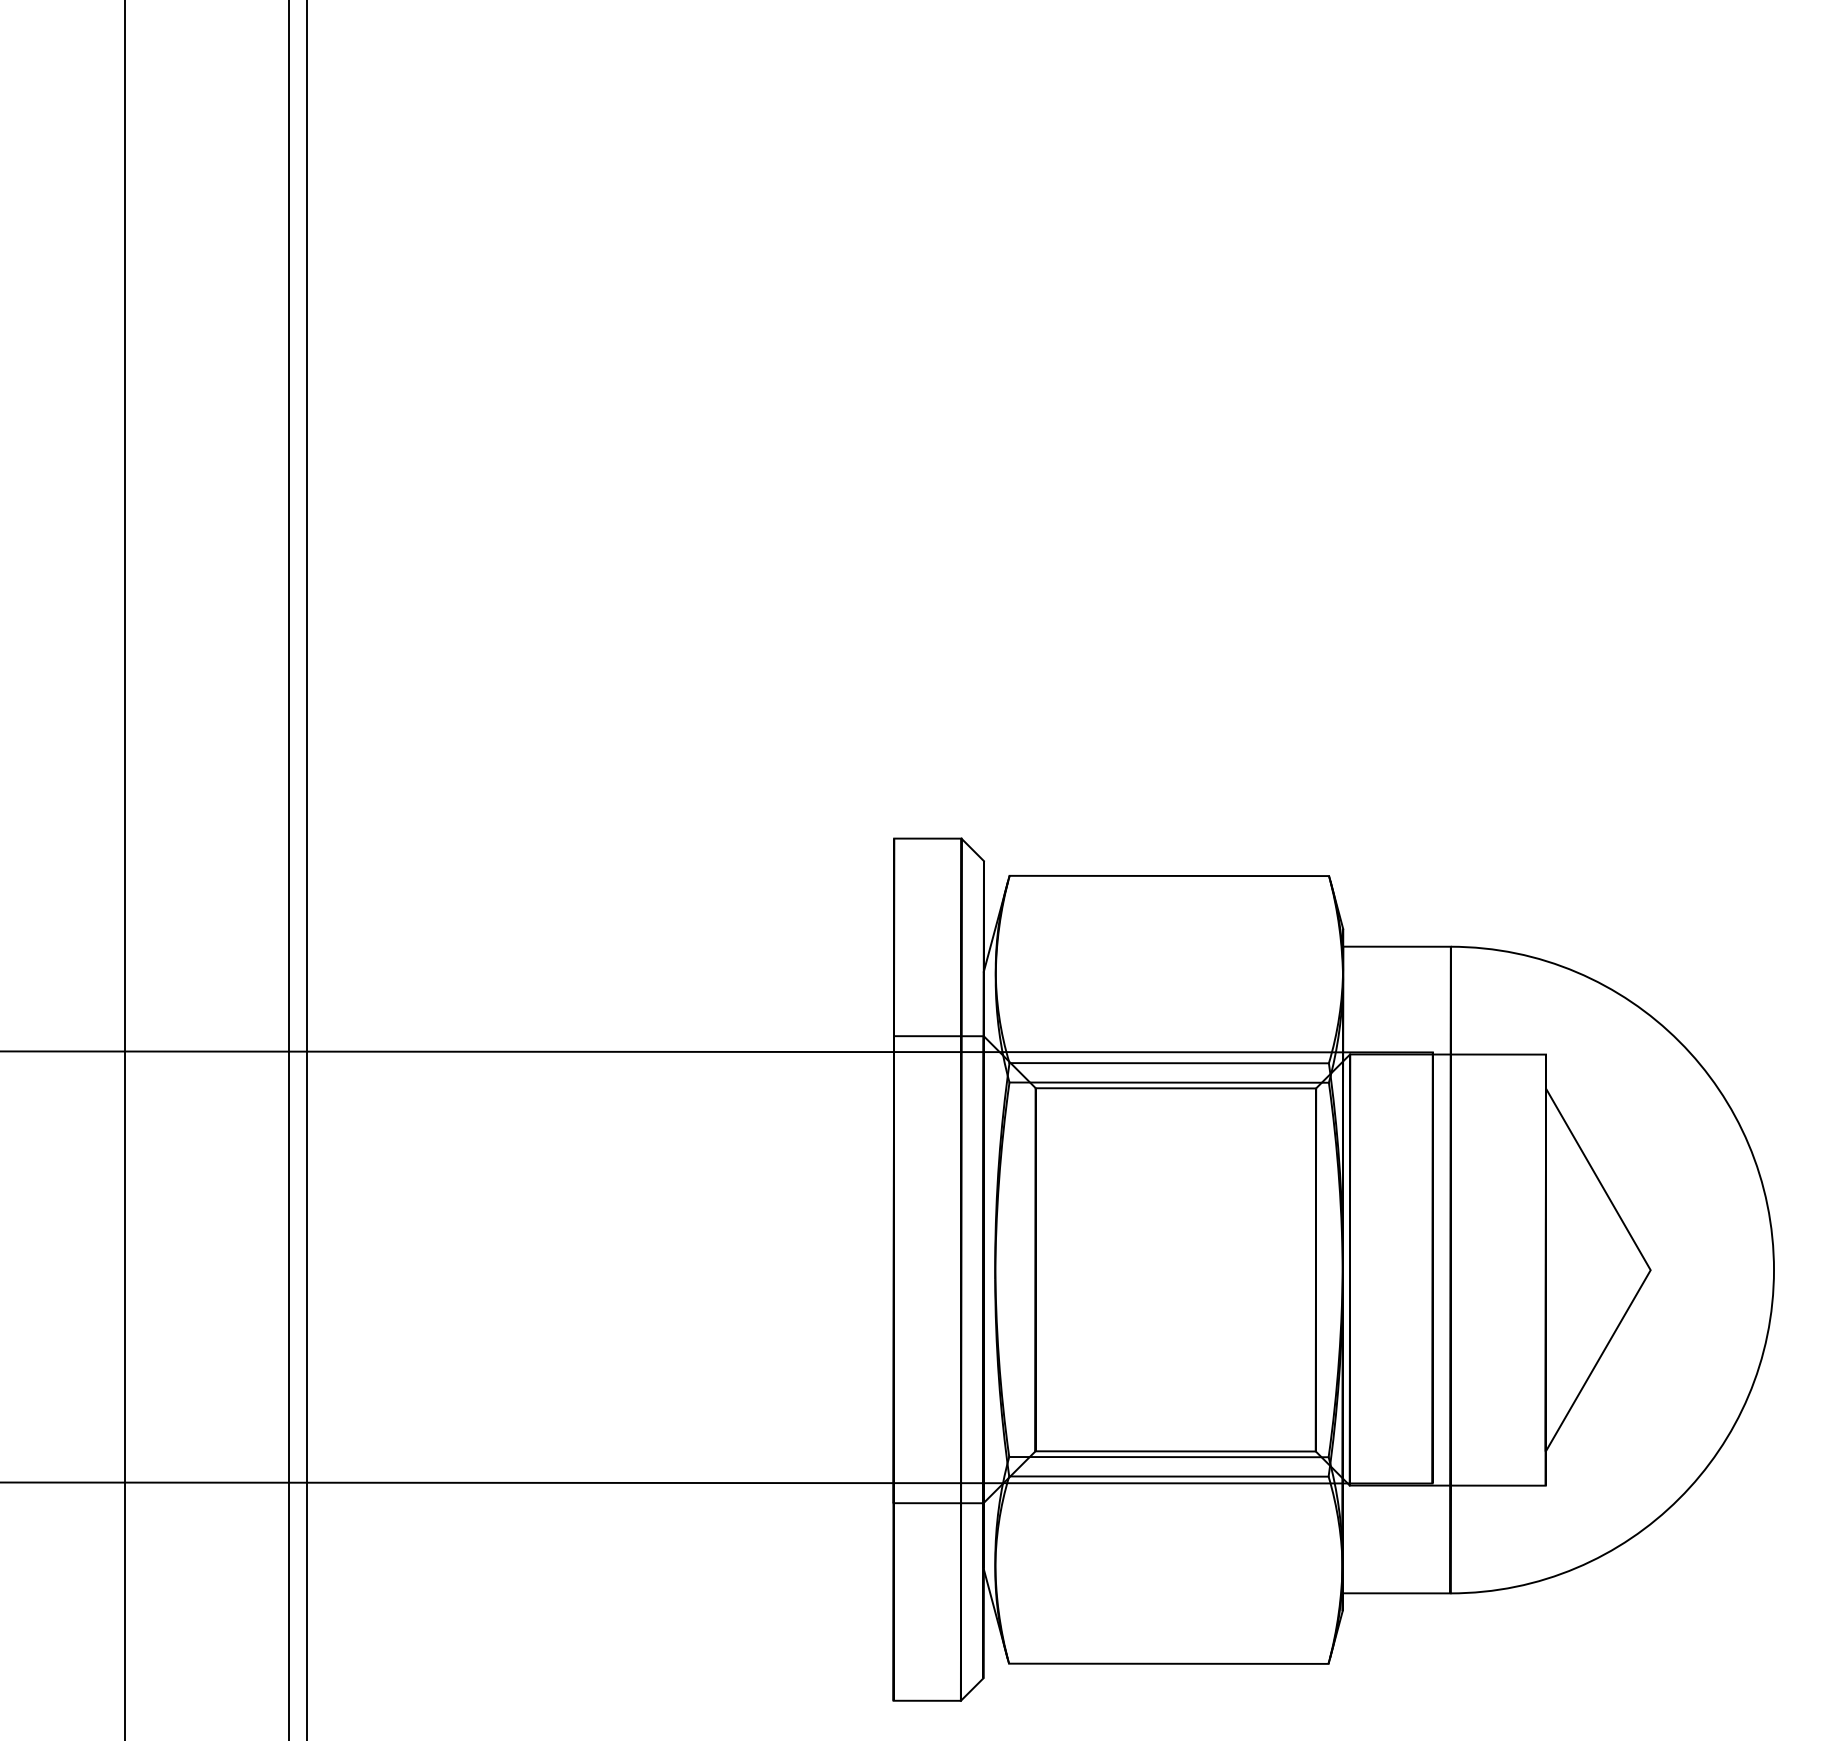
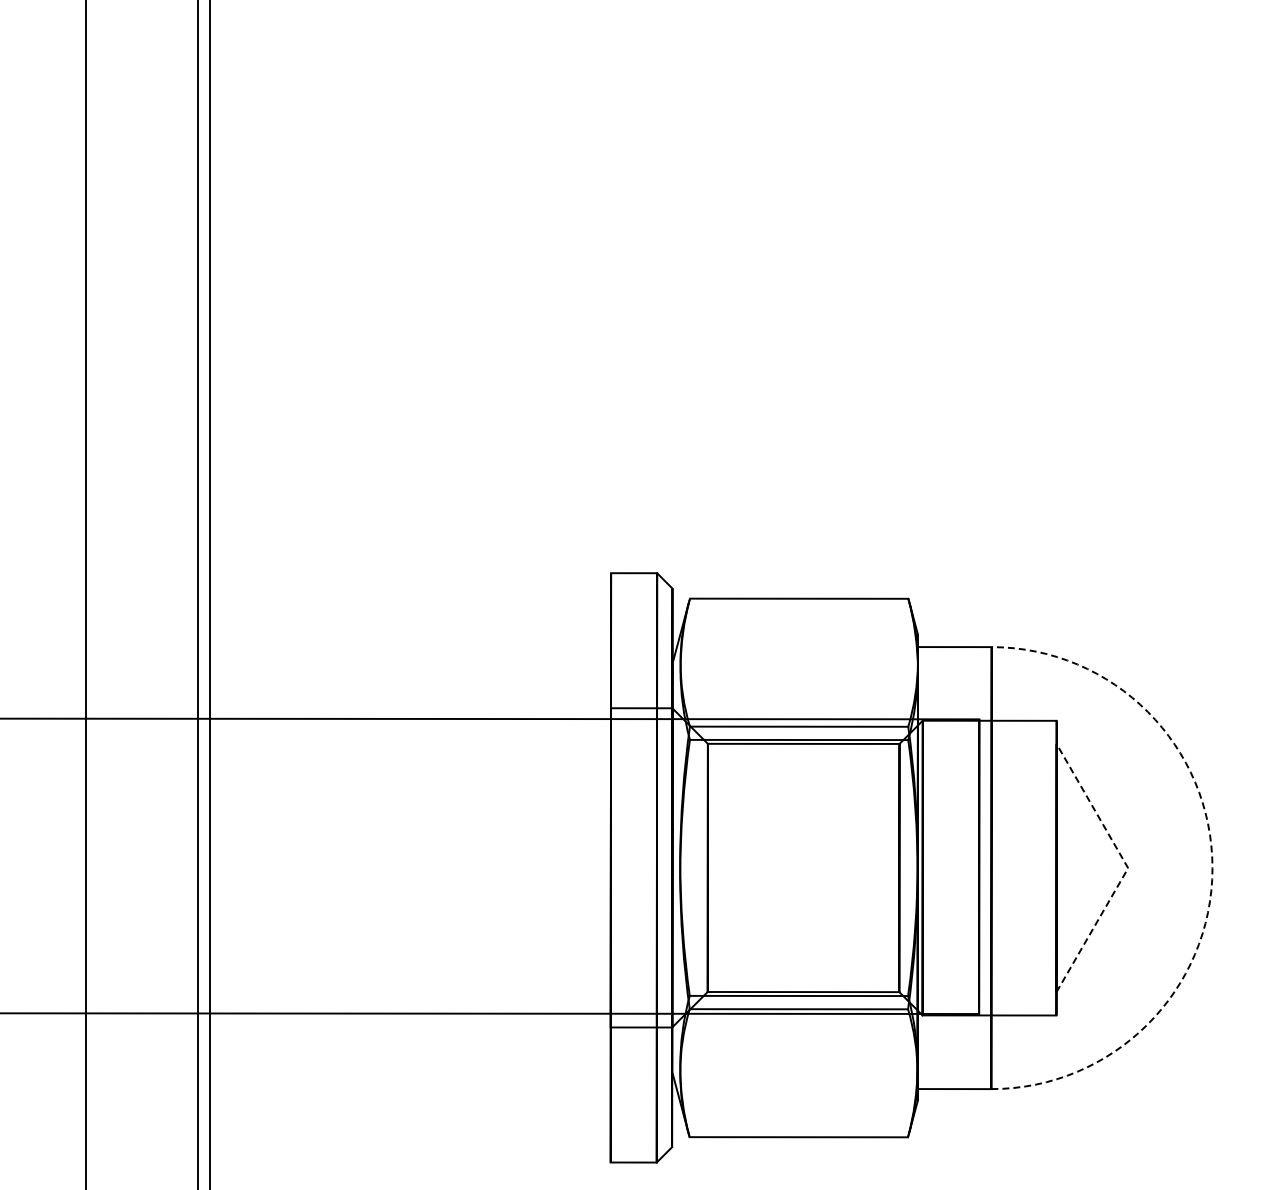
line: (1651, 1270) -> (1128, 868), solid -> dashed
arc: (1774, 1270) -> (1212, 868), solid -> dashed

